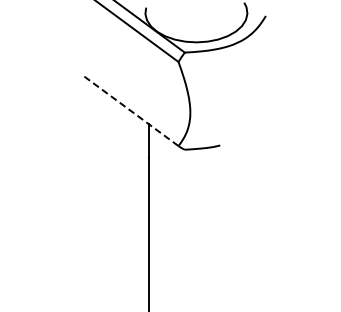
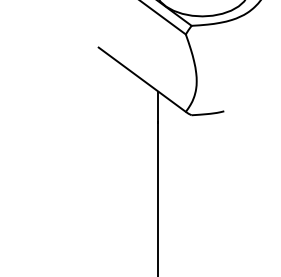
line: (131, 111) -> (142, 80), dashed -> solid

